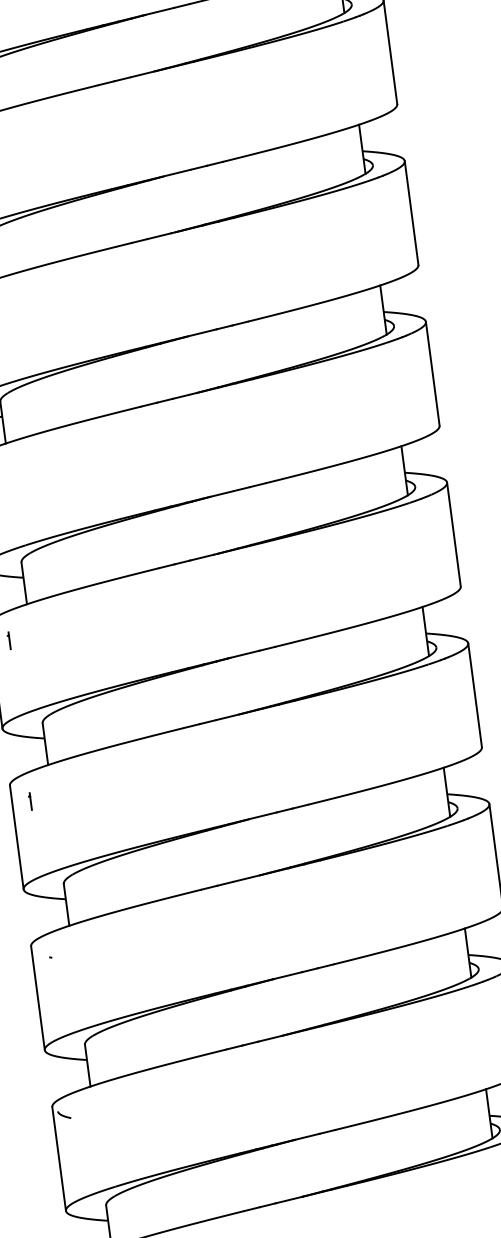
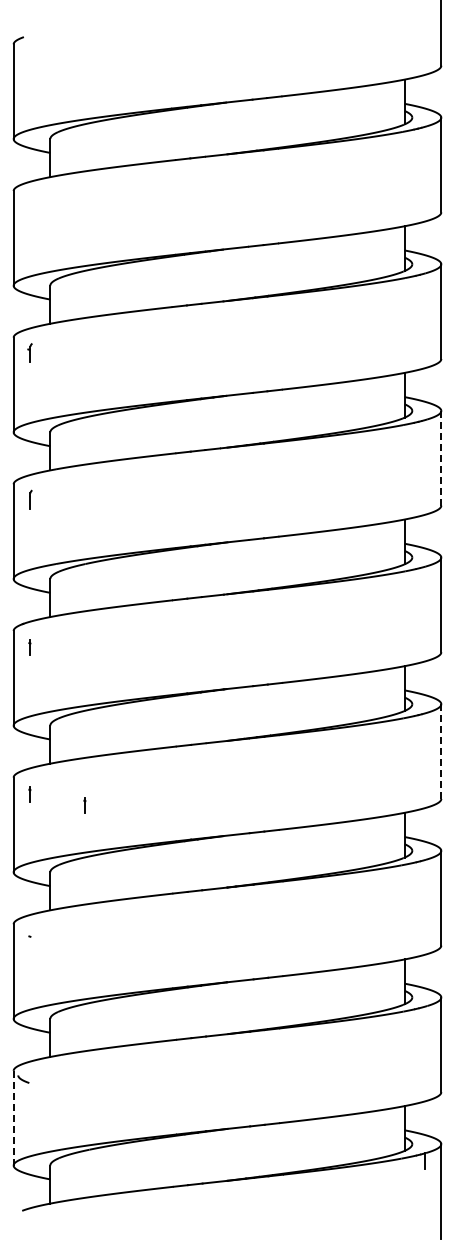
line: (432, 372) -> (441, 457), solid -> dashed
line: (475, 695) -> (441, 751), solid -> dashed
part: (91, 805) -> (84, 805), added
line: (59, 1159) -> (13, 1118), solid -> dashed

